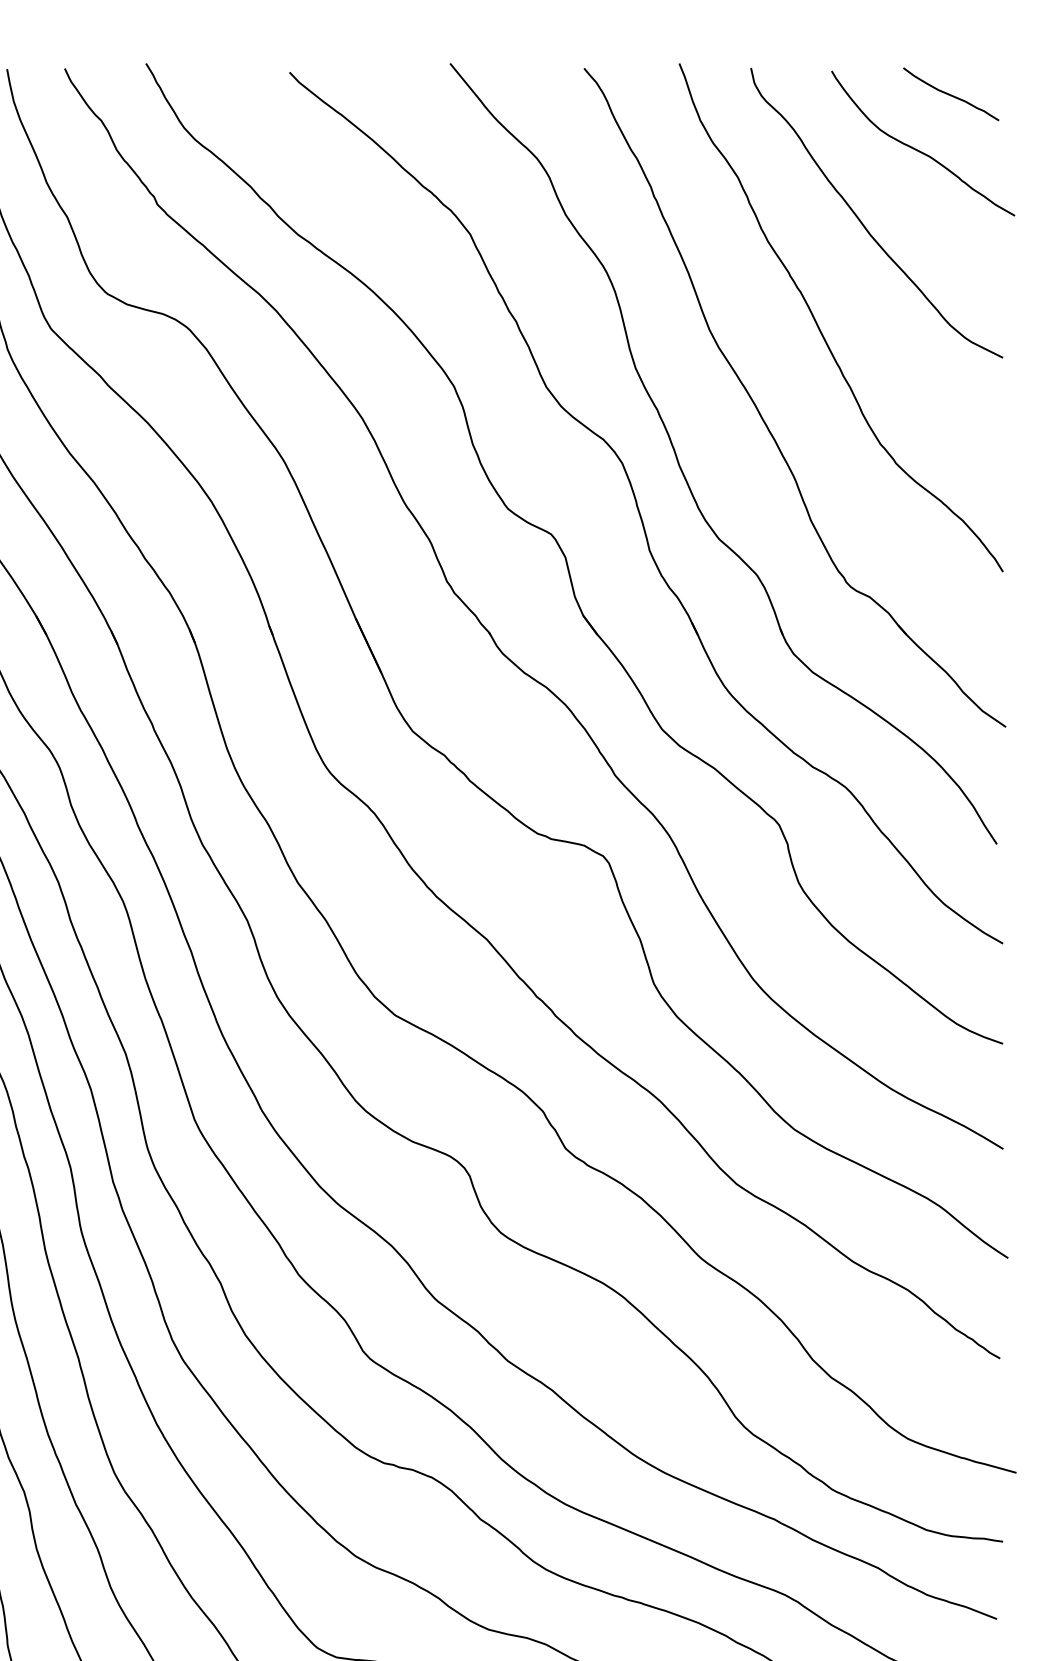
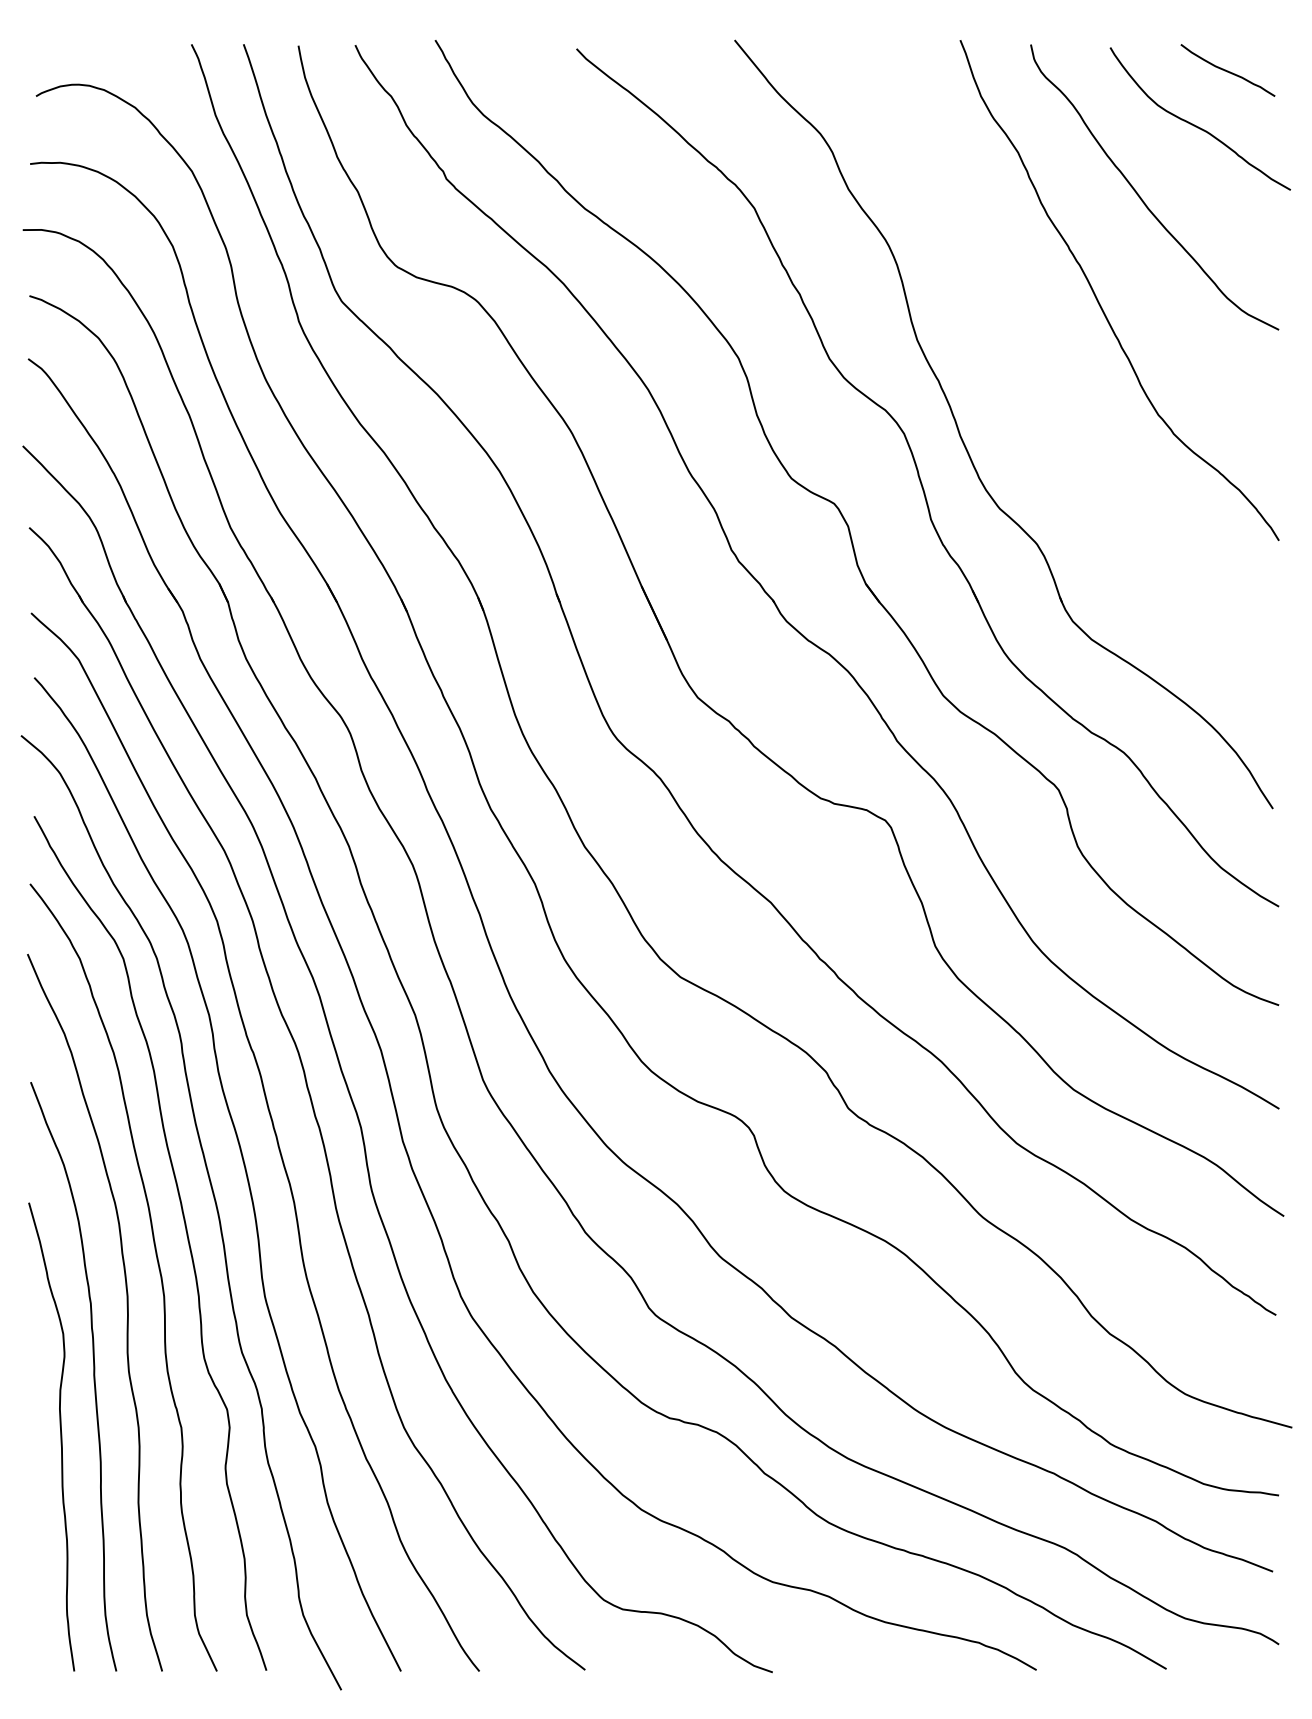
part: (760, 413) -> (1040, 384), removed

